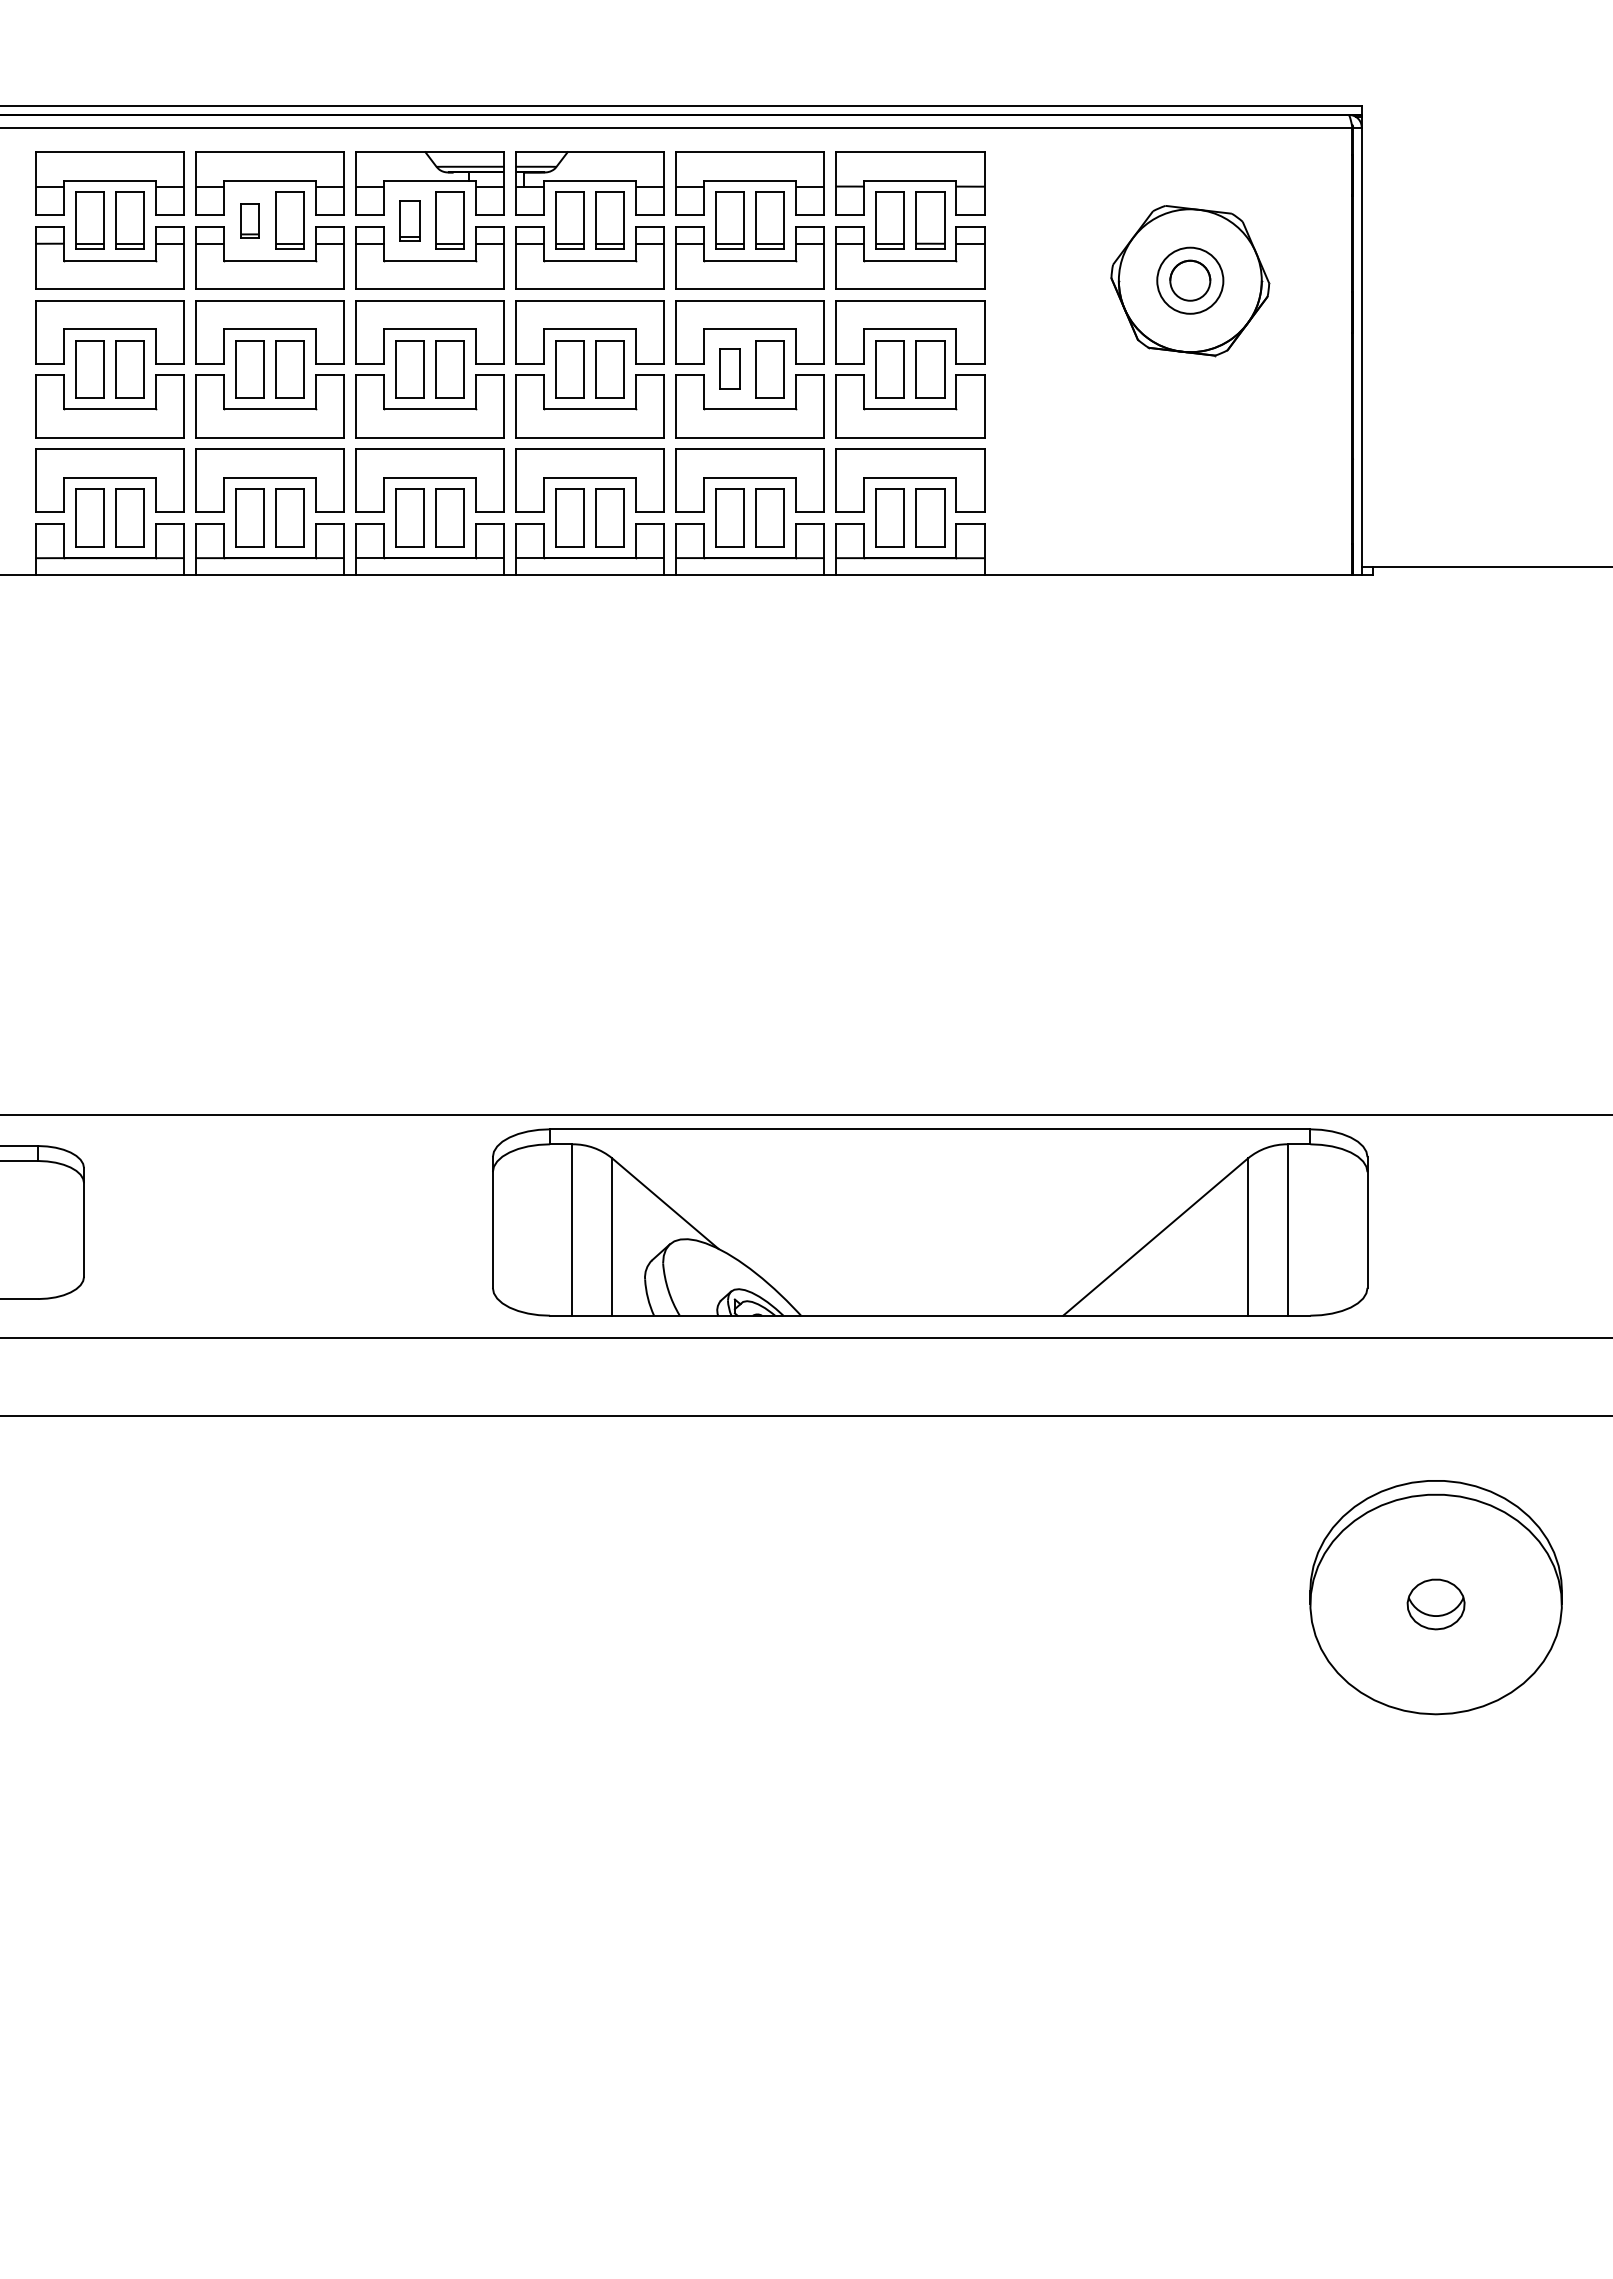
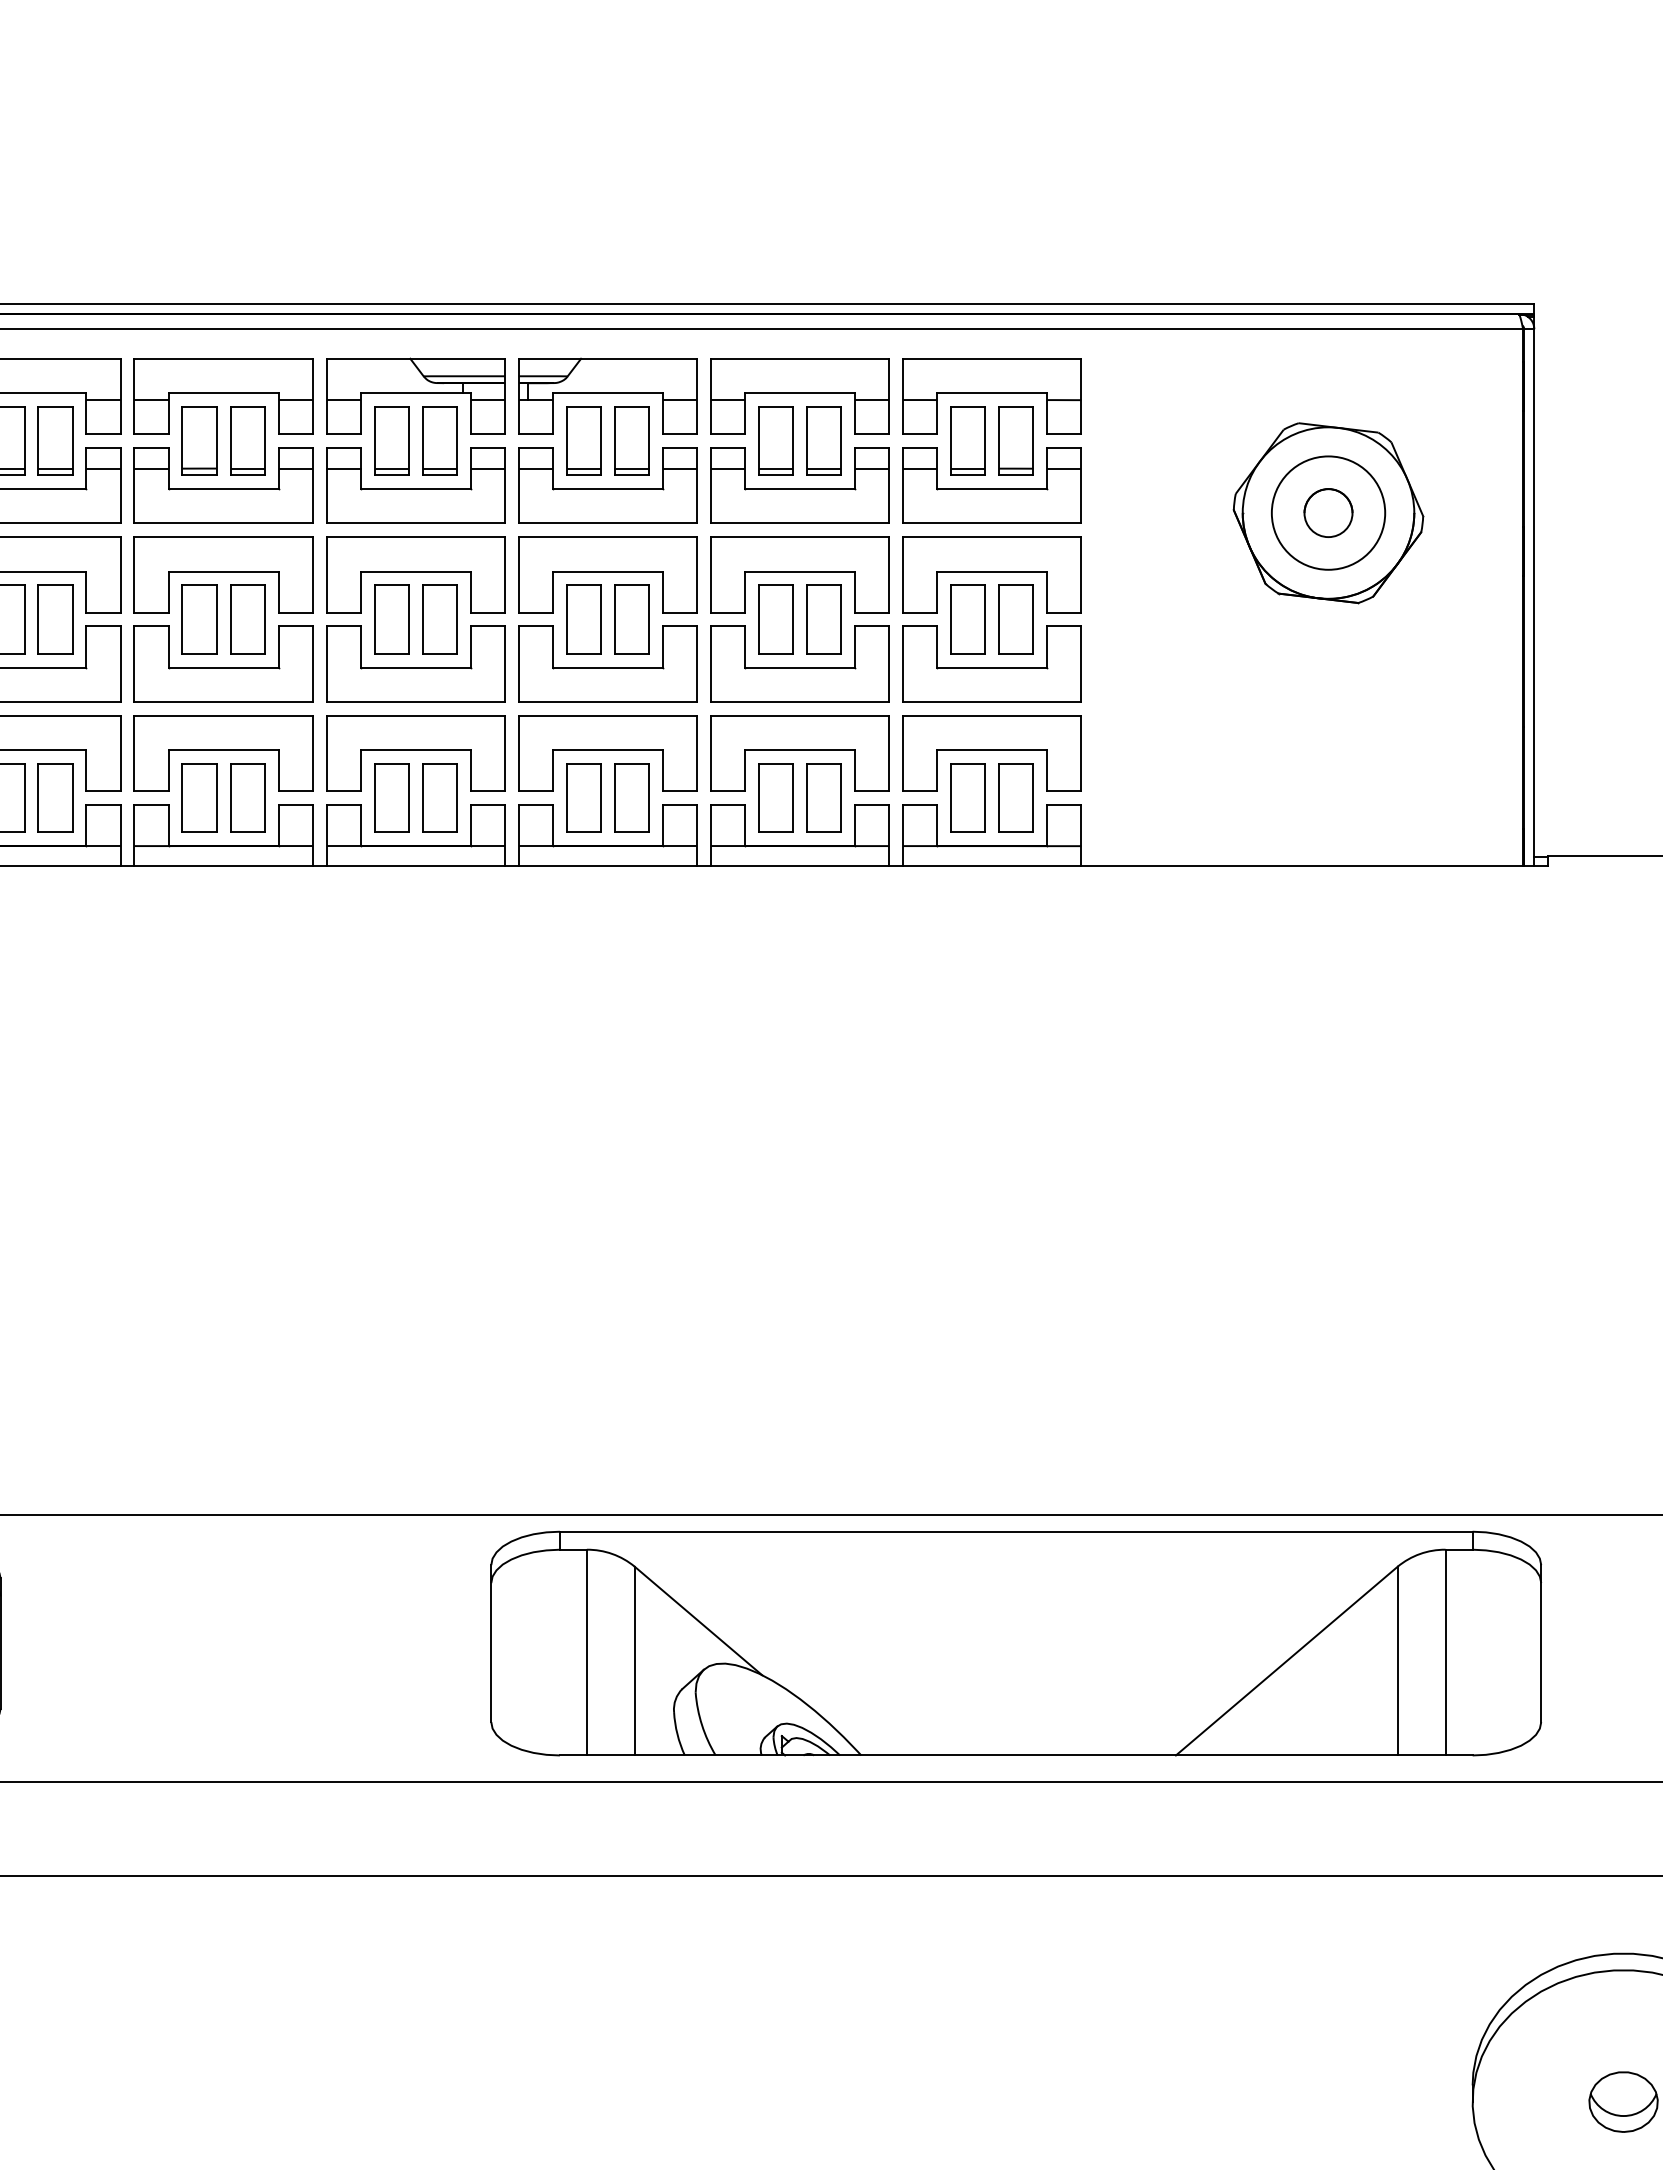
part: (249, 220) -> (199, 440), size x1.67
part: (409, 220) -> (391, 440), size x1.43
circle: (1190, 280) -> (1328, 512), size x1.43
part: (729, 369) -> (775, 619), size x1.43

